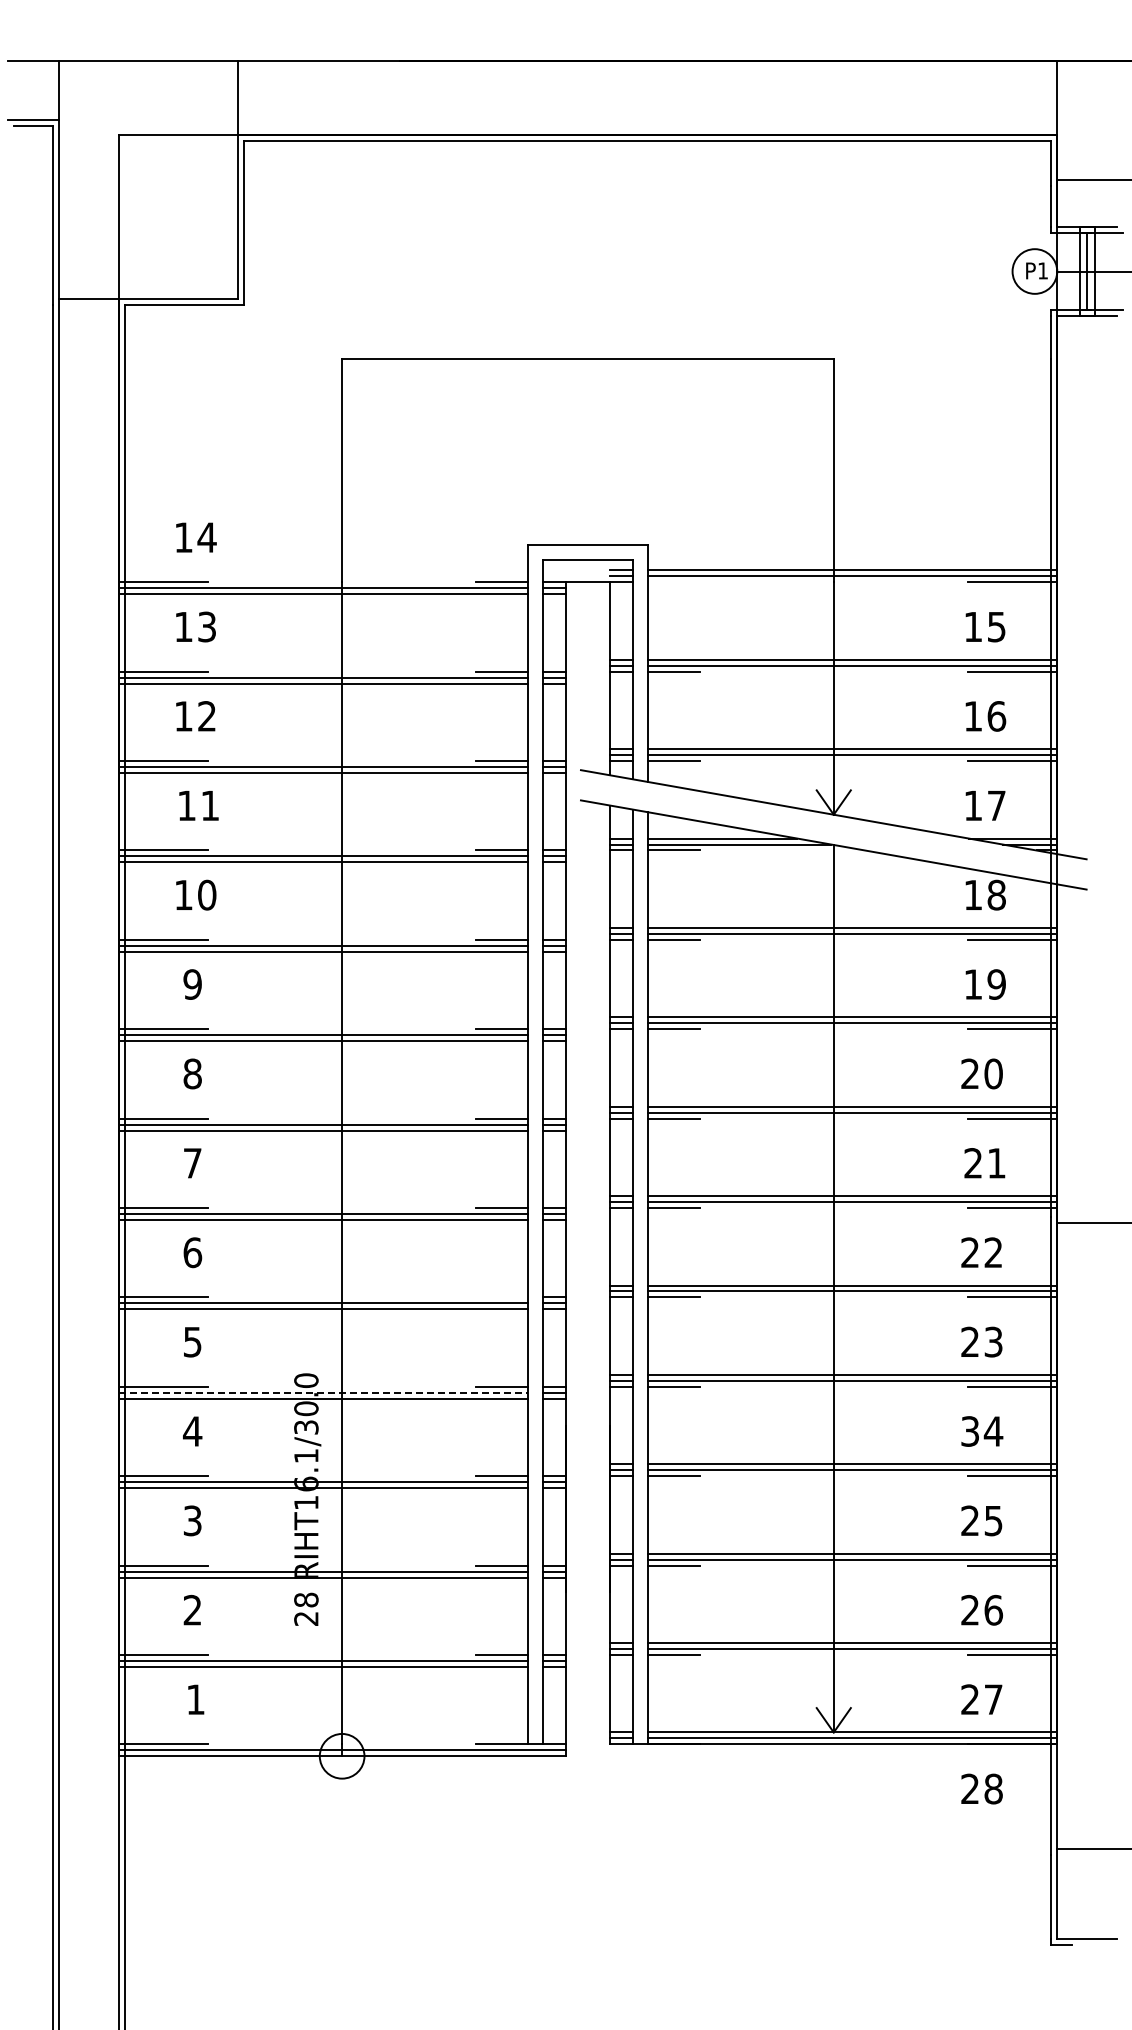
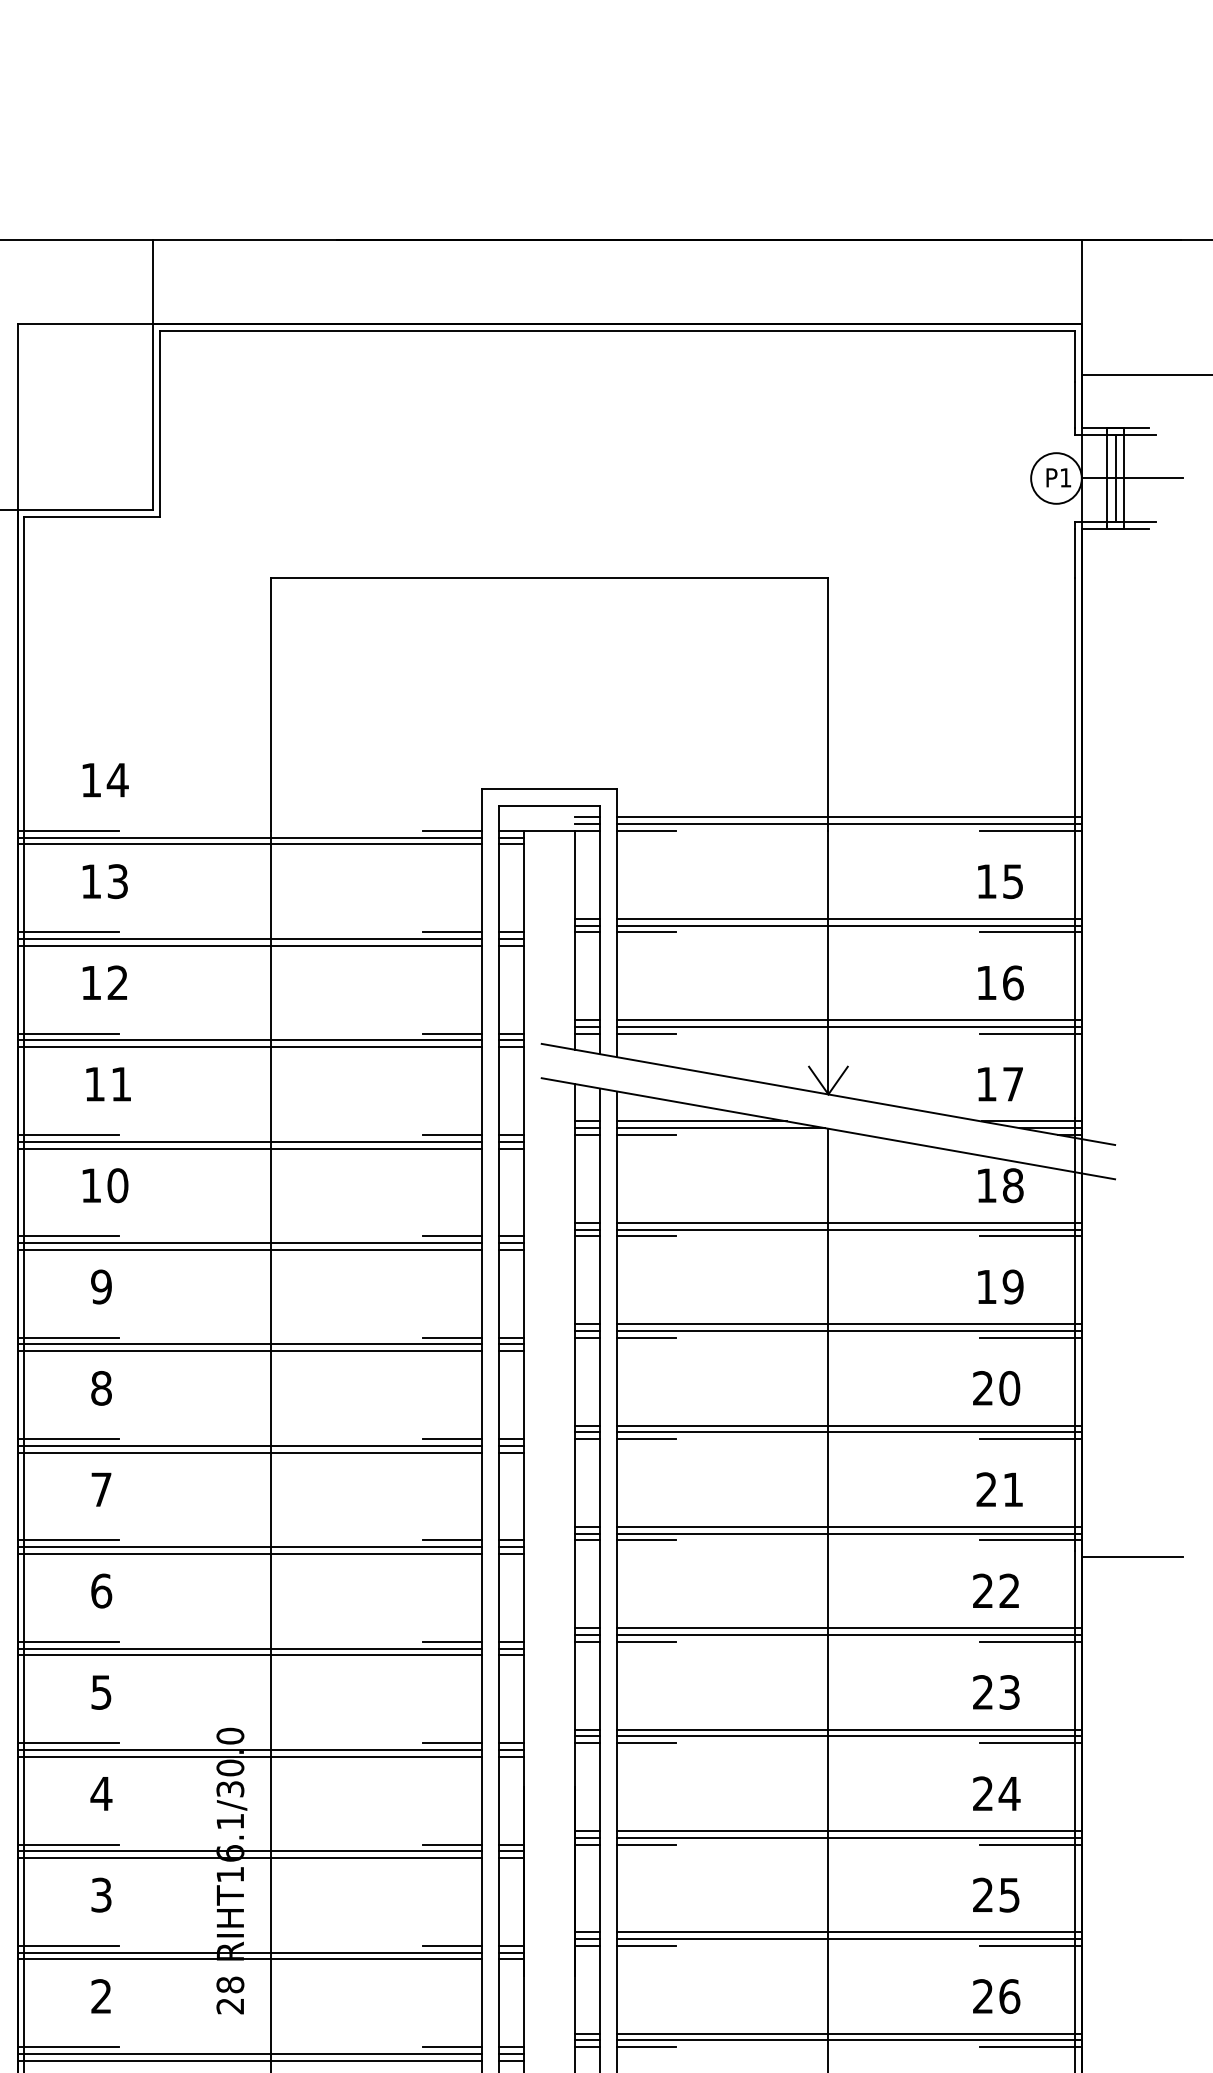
line: (673, 582) -> (646, 831), added
line: (502, 1297) -> (452, 1641), added
line: (323, 1392) -> (249, 1749), dashed -> solid
text: (969, 1431) -> (982, 1793), 34 -> 24

